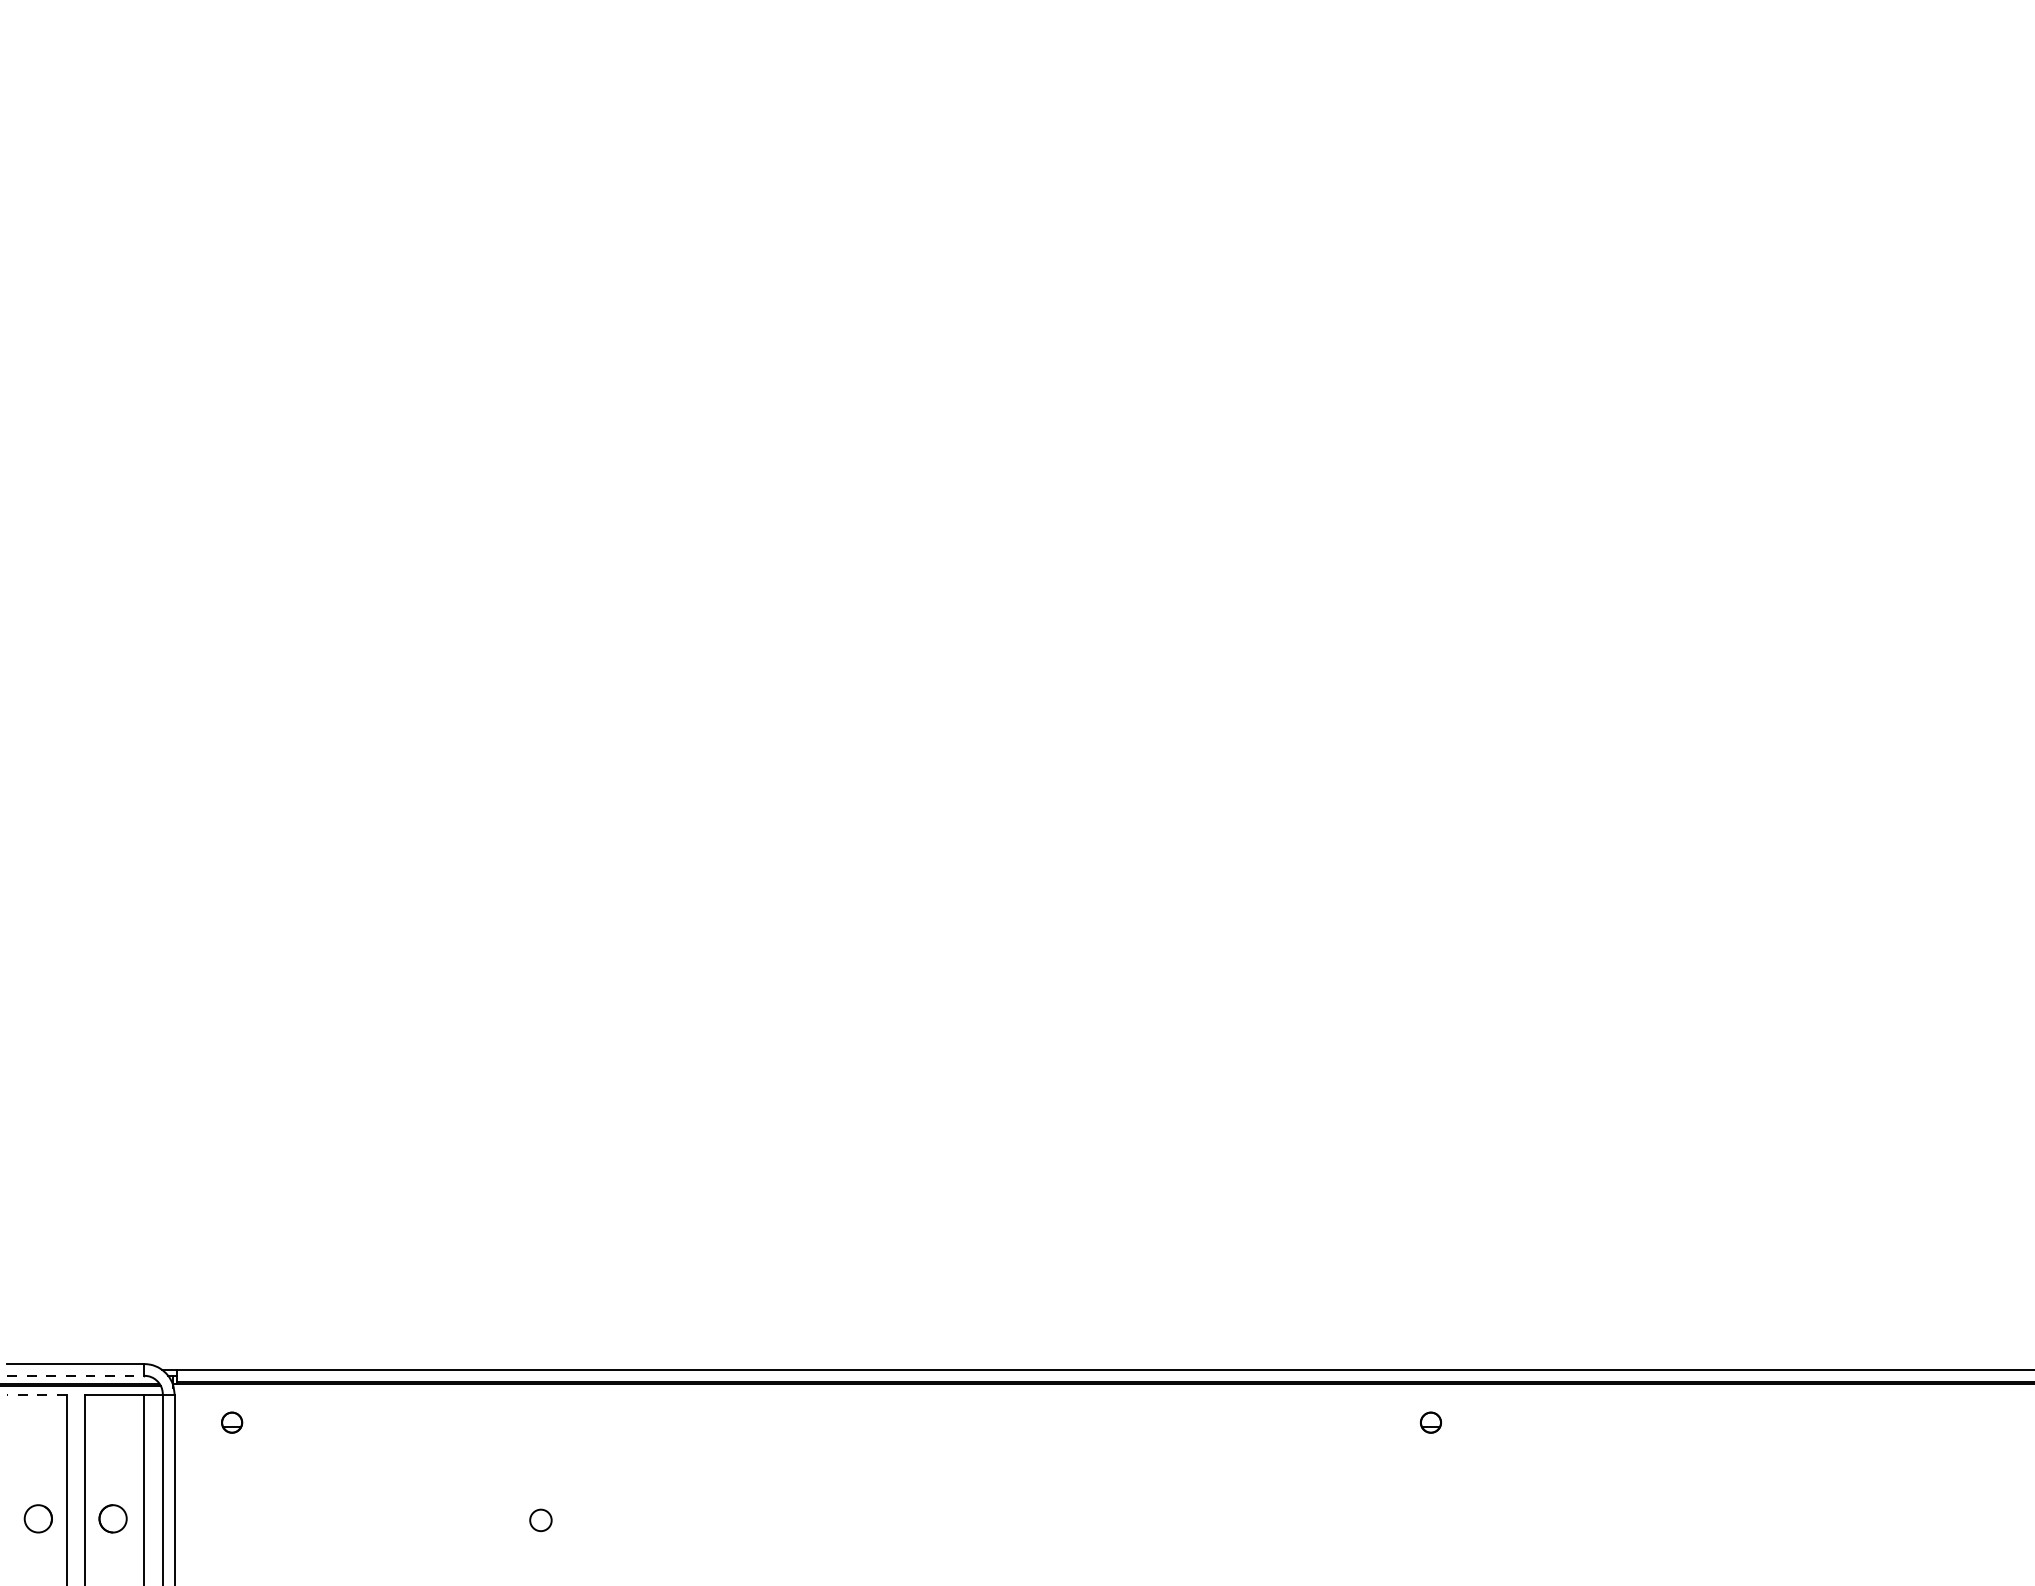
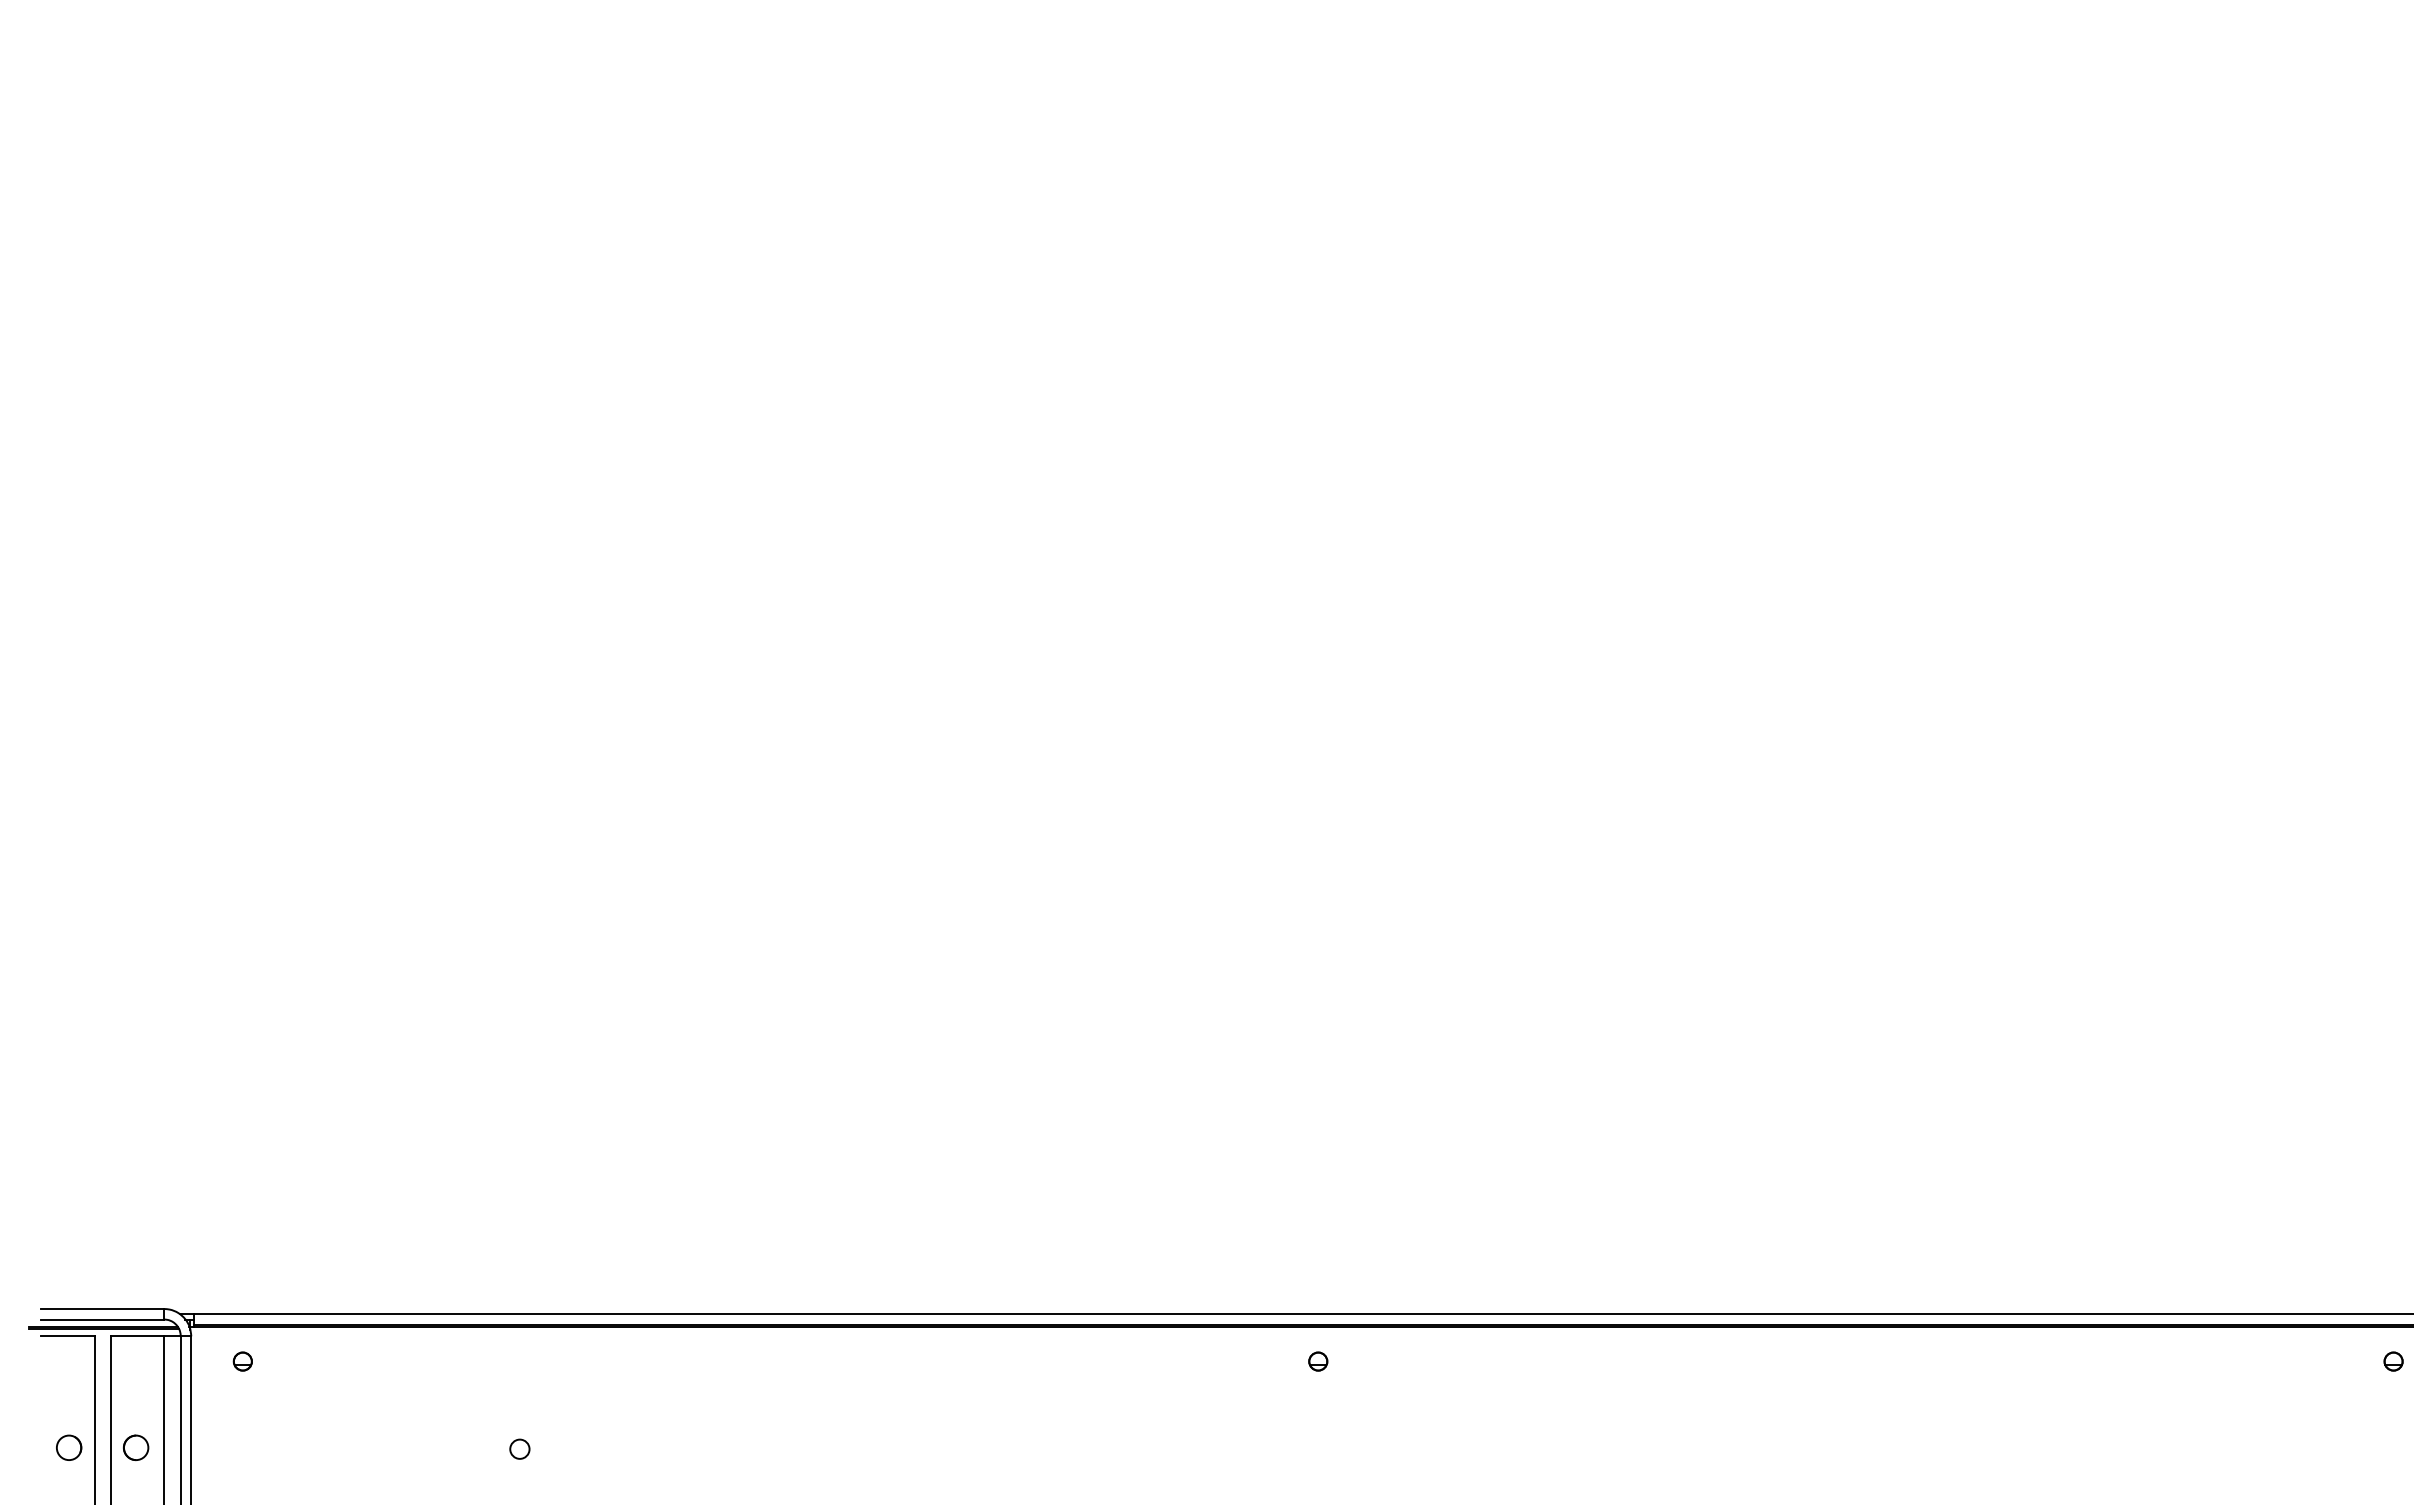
line: (76, 1375) -> (103, 1319), dashed -> solid
line: (36, 1394) -> (67, 1336), dashed -> solid

